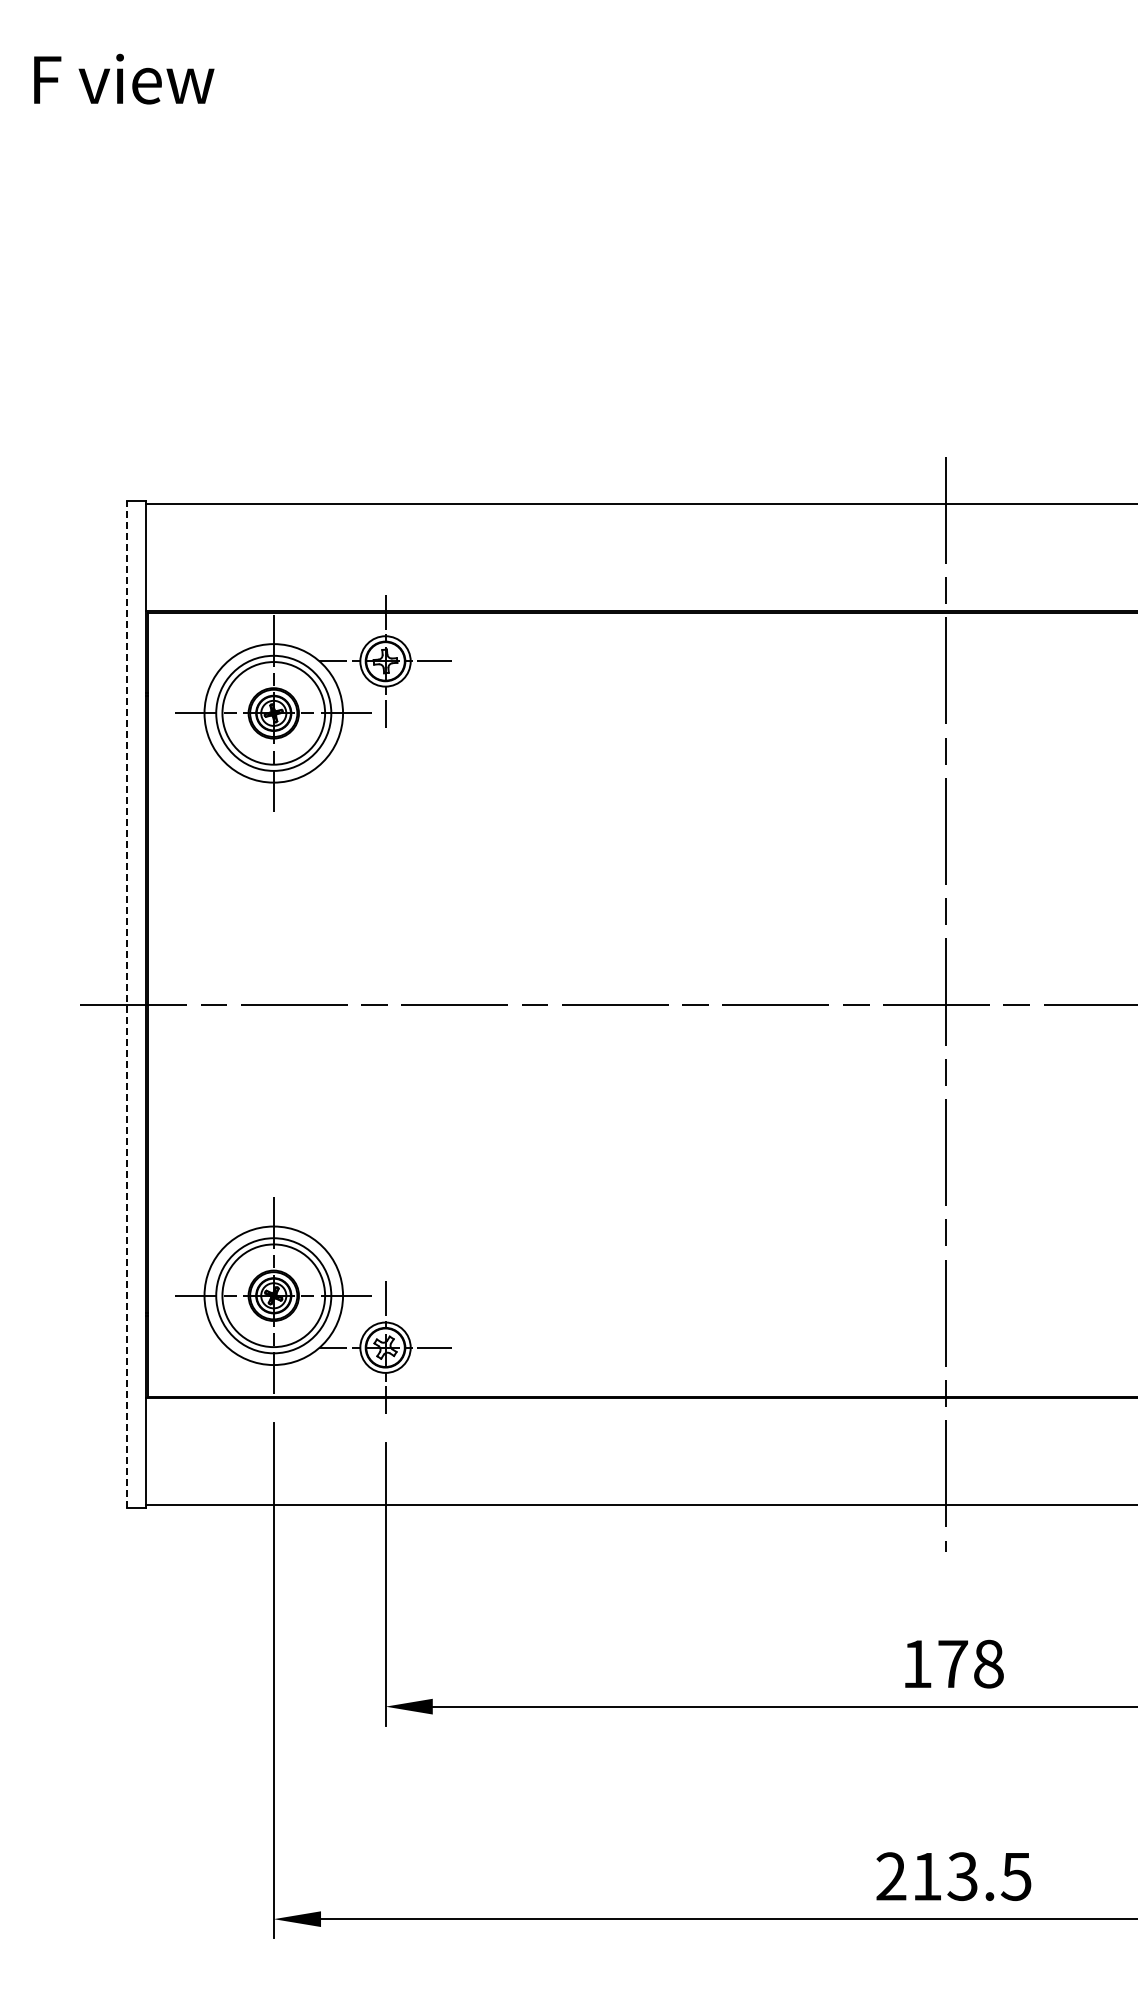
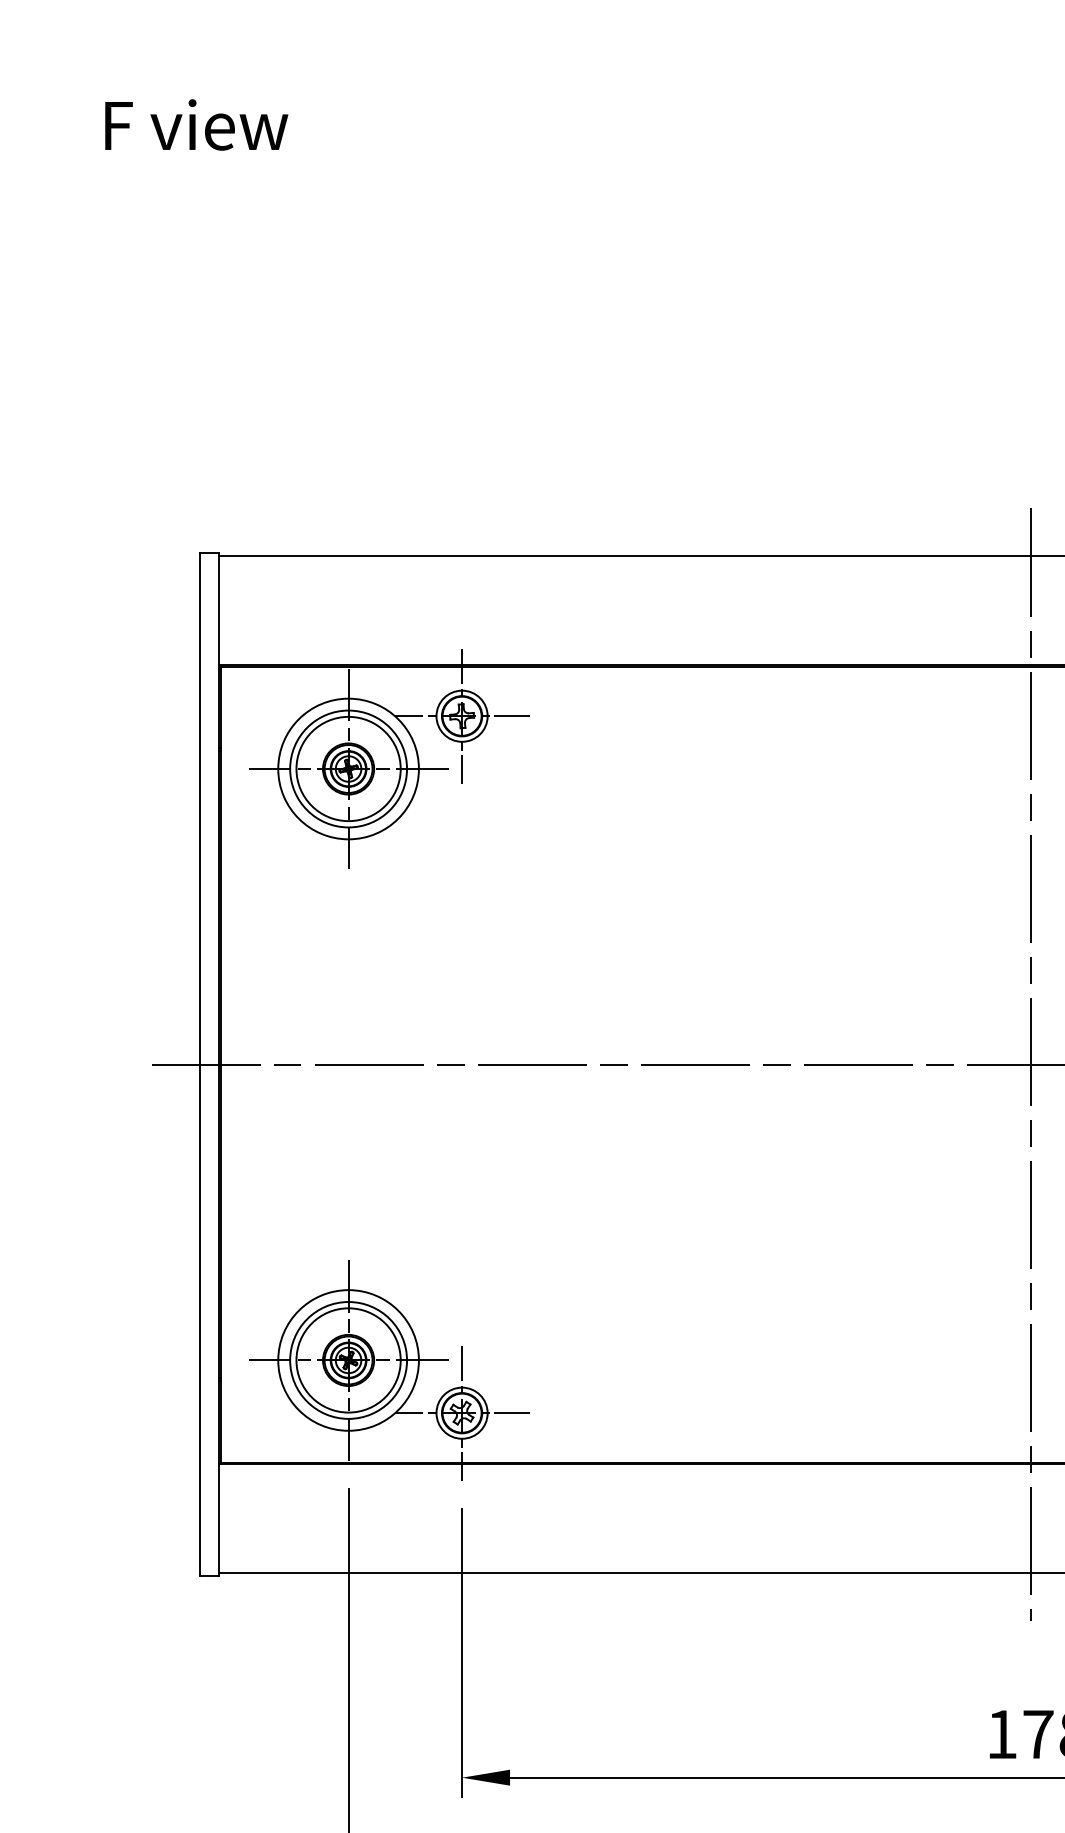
line: (127, 1004) -> (200, 1064), dashed -> solid

